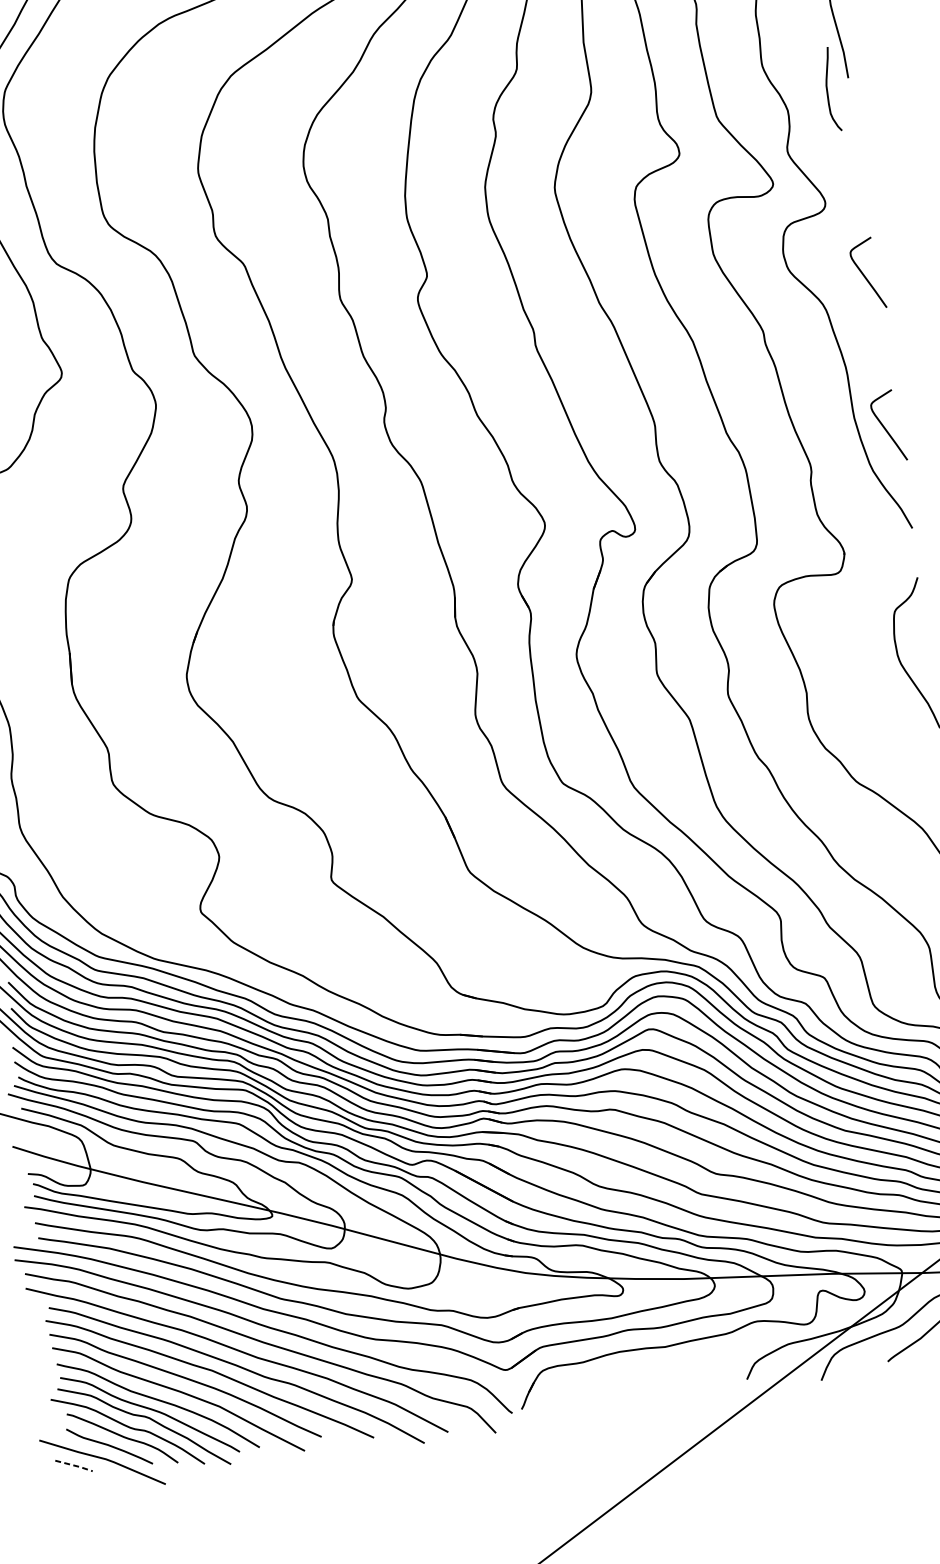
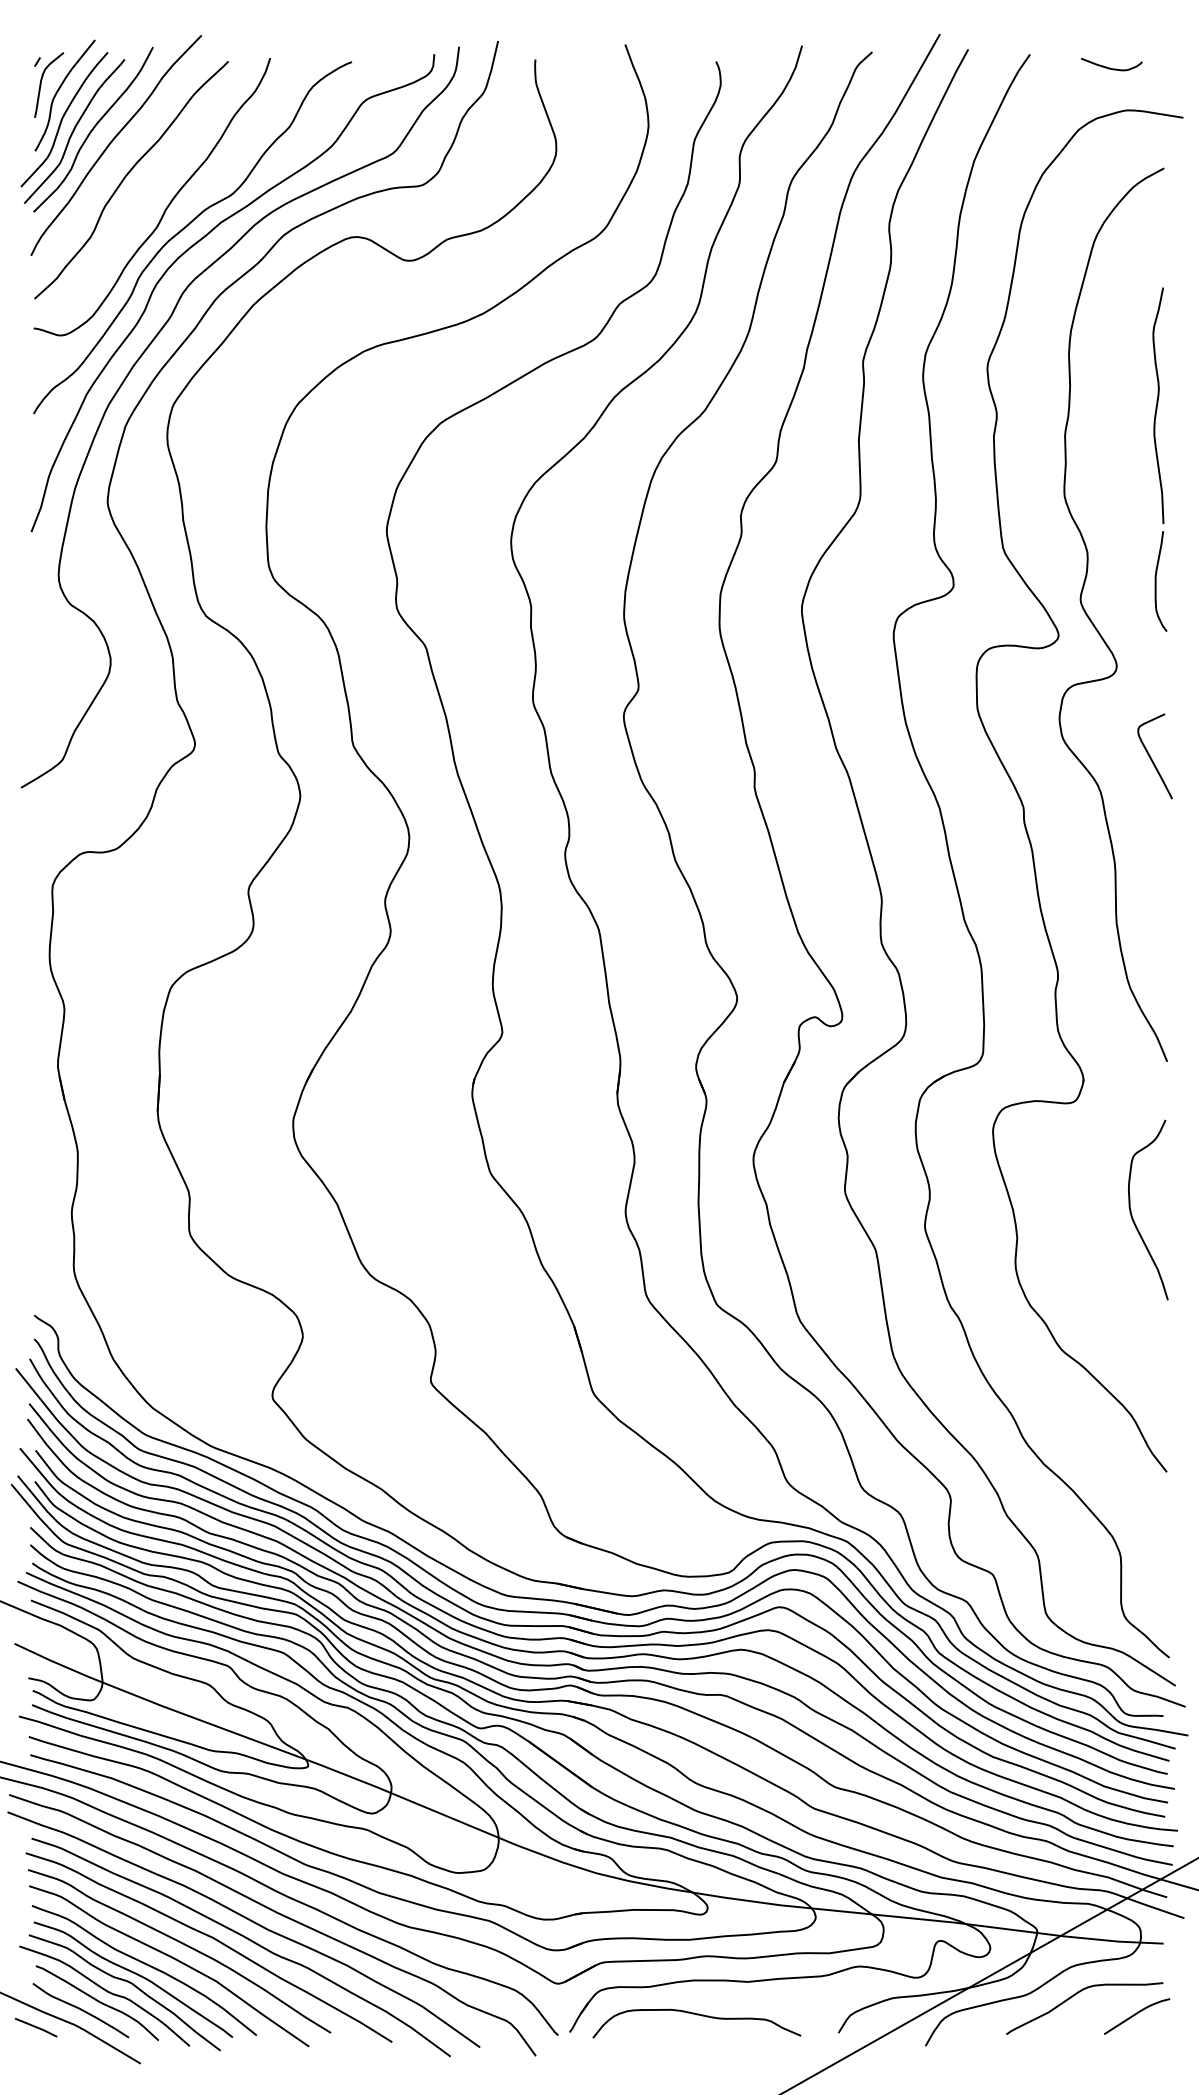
curve: (827, 89) -> (1156, 581), moved
curve: (885, 427) -> (1151, 939), removed
curve: (626, 1380) -> (696, 2015), added
line: (74, 1465) -> (36, 2027), dashed -> solid

